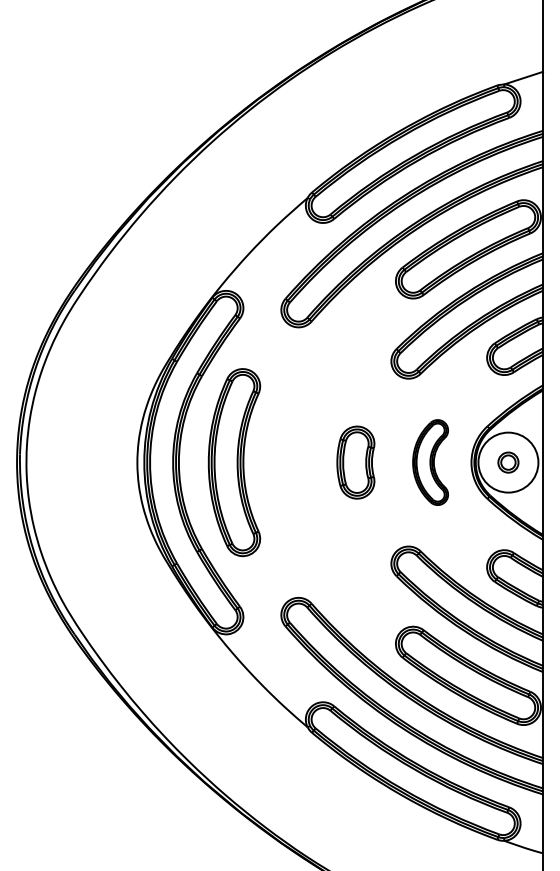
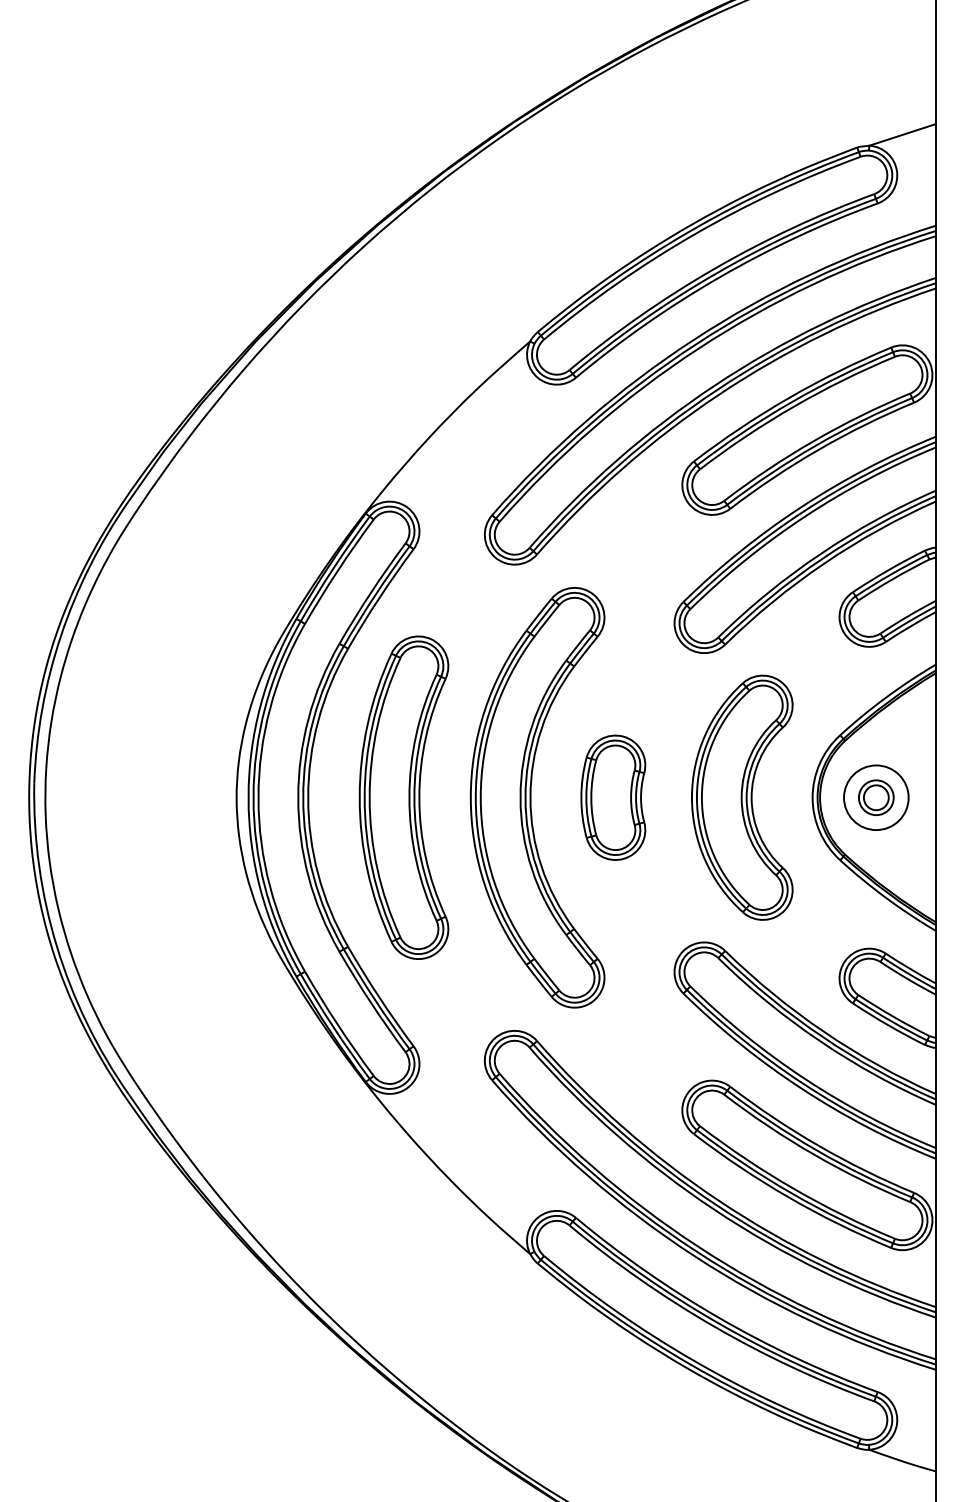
part: (311, 462) -> (536, 797), added
part: (430, 462) -> (741, 797), size x1.67
circle: (508, 462) -> (876, 797), size x0.62

